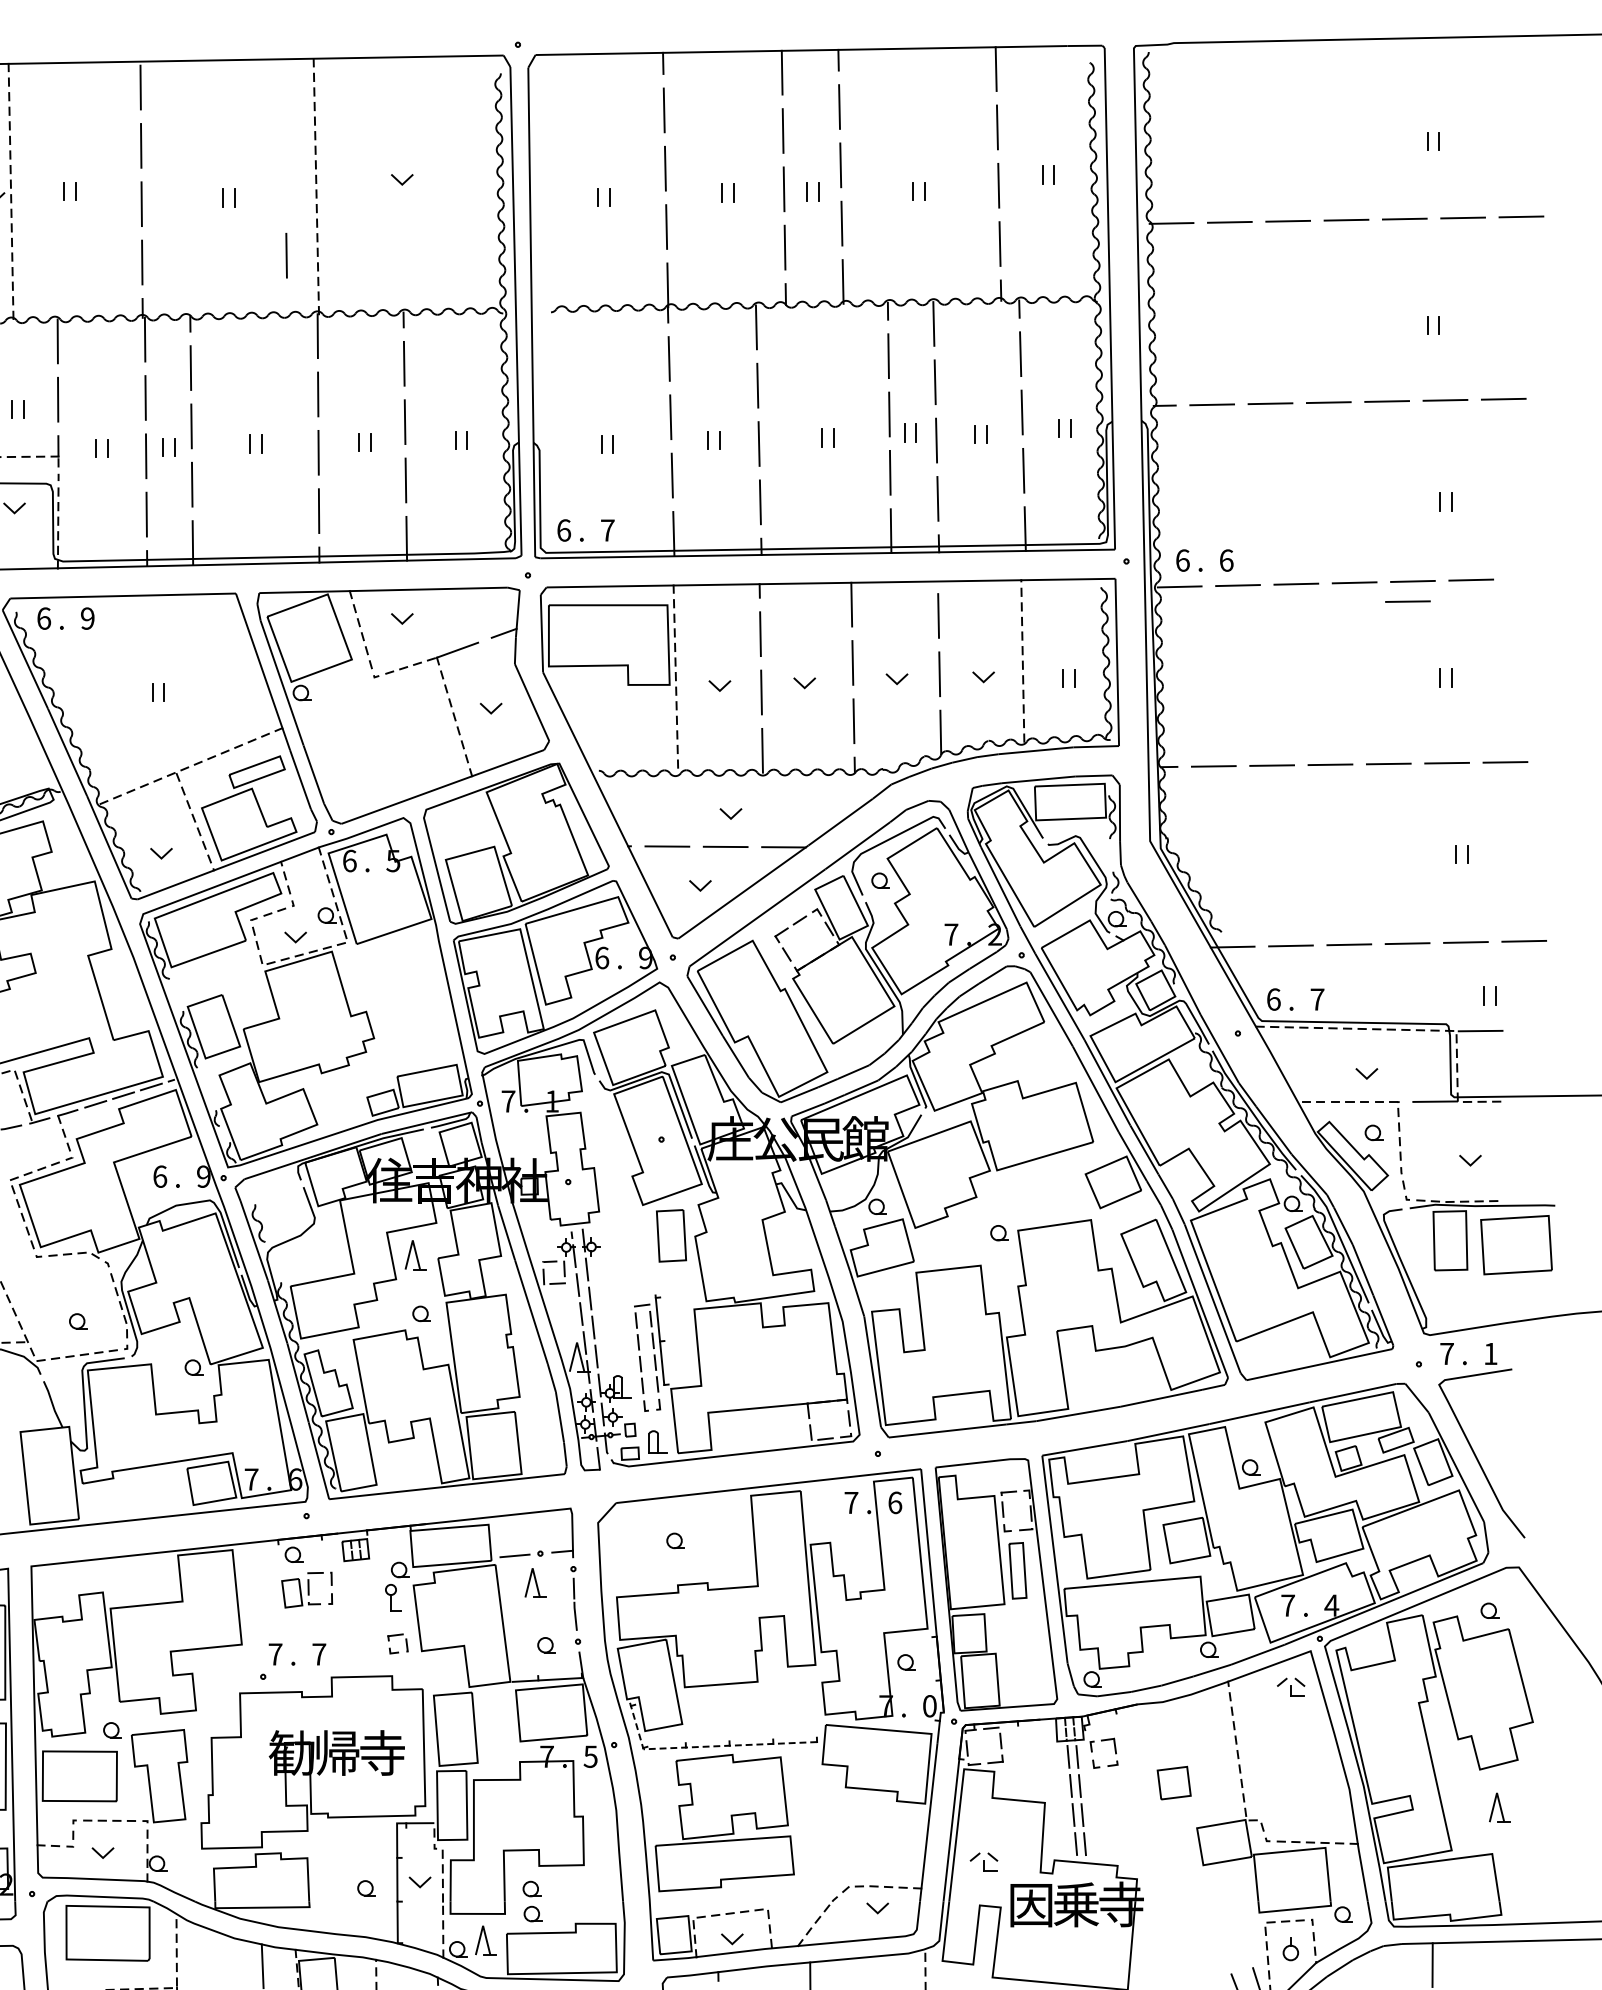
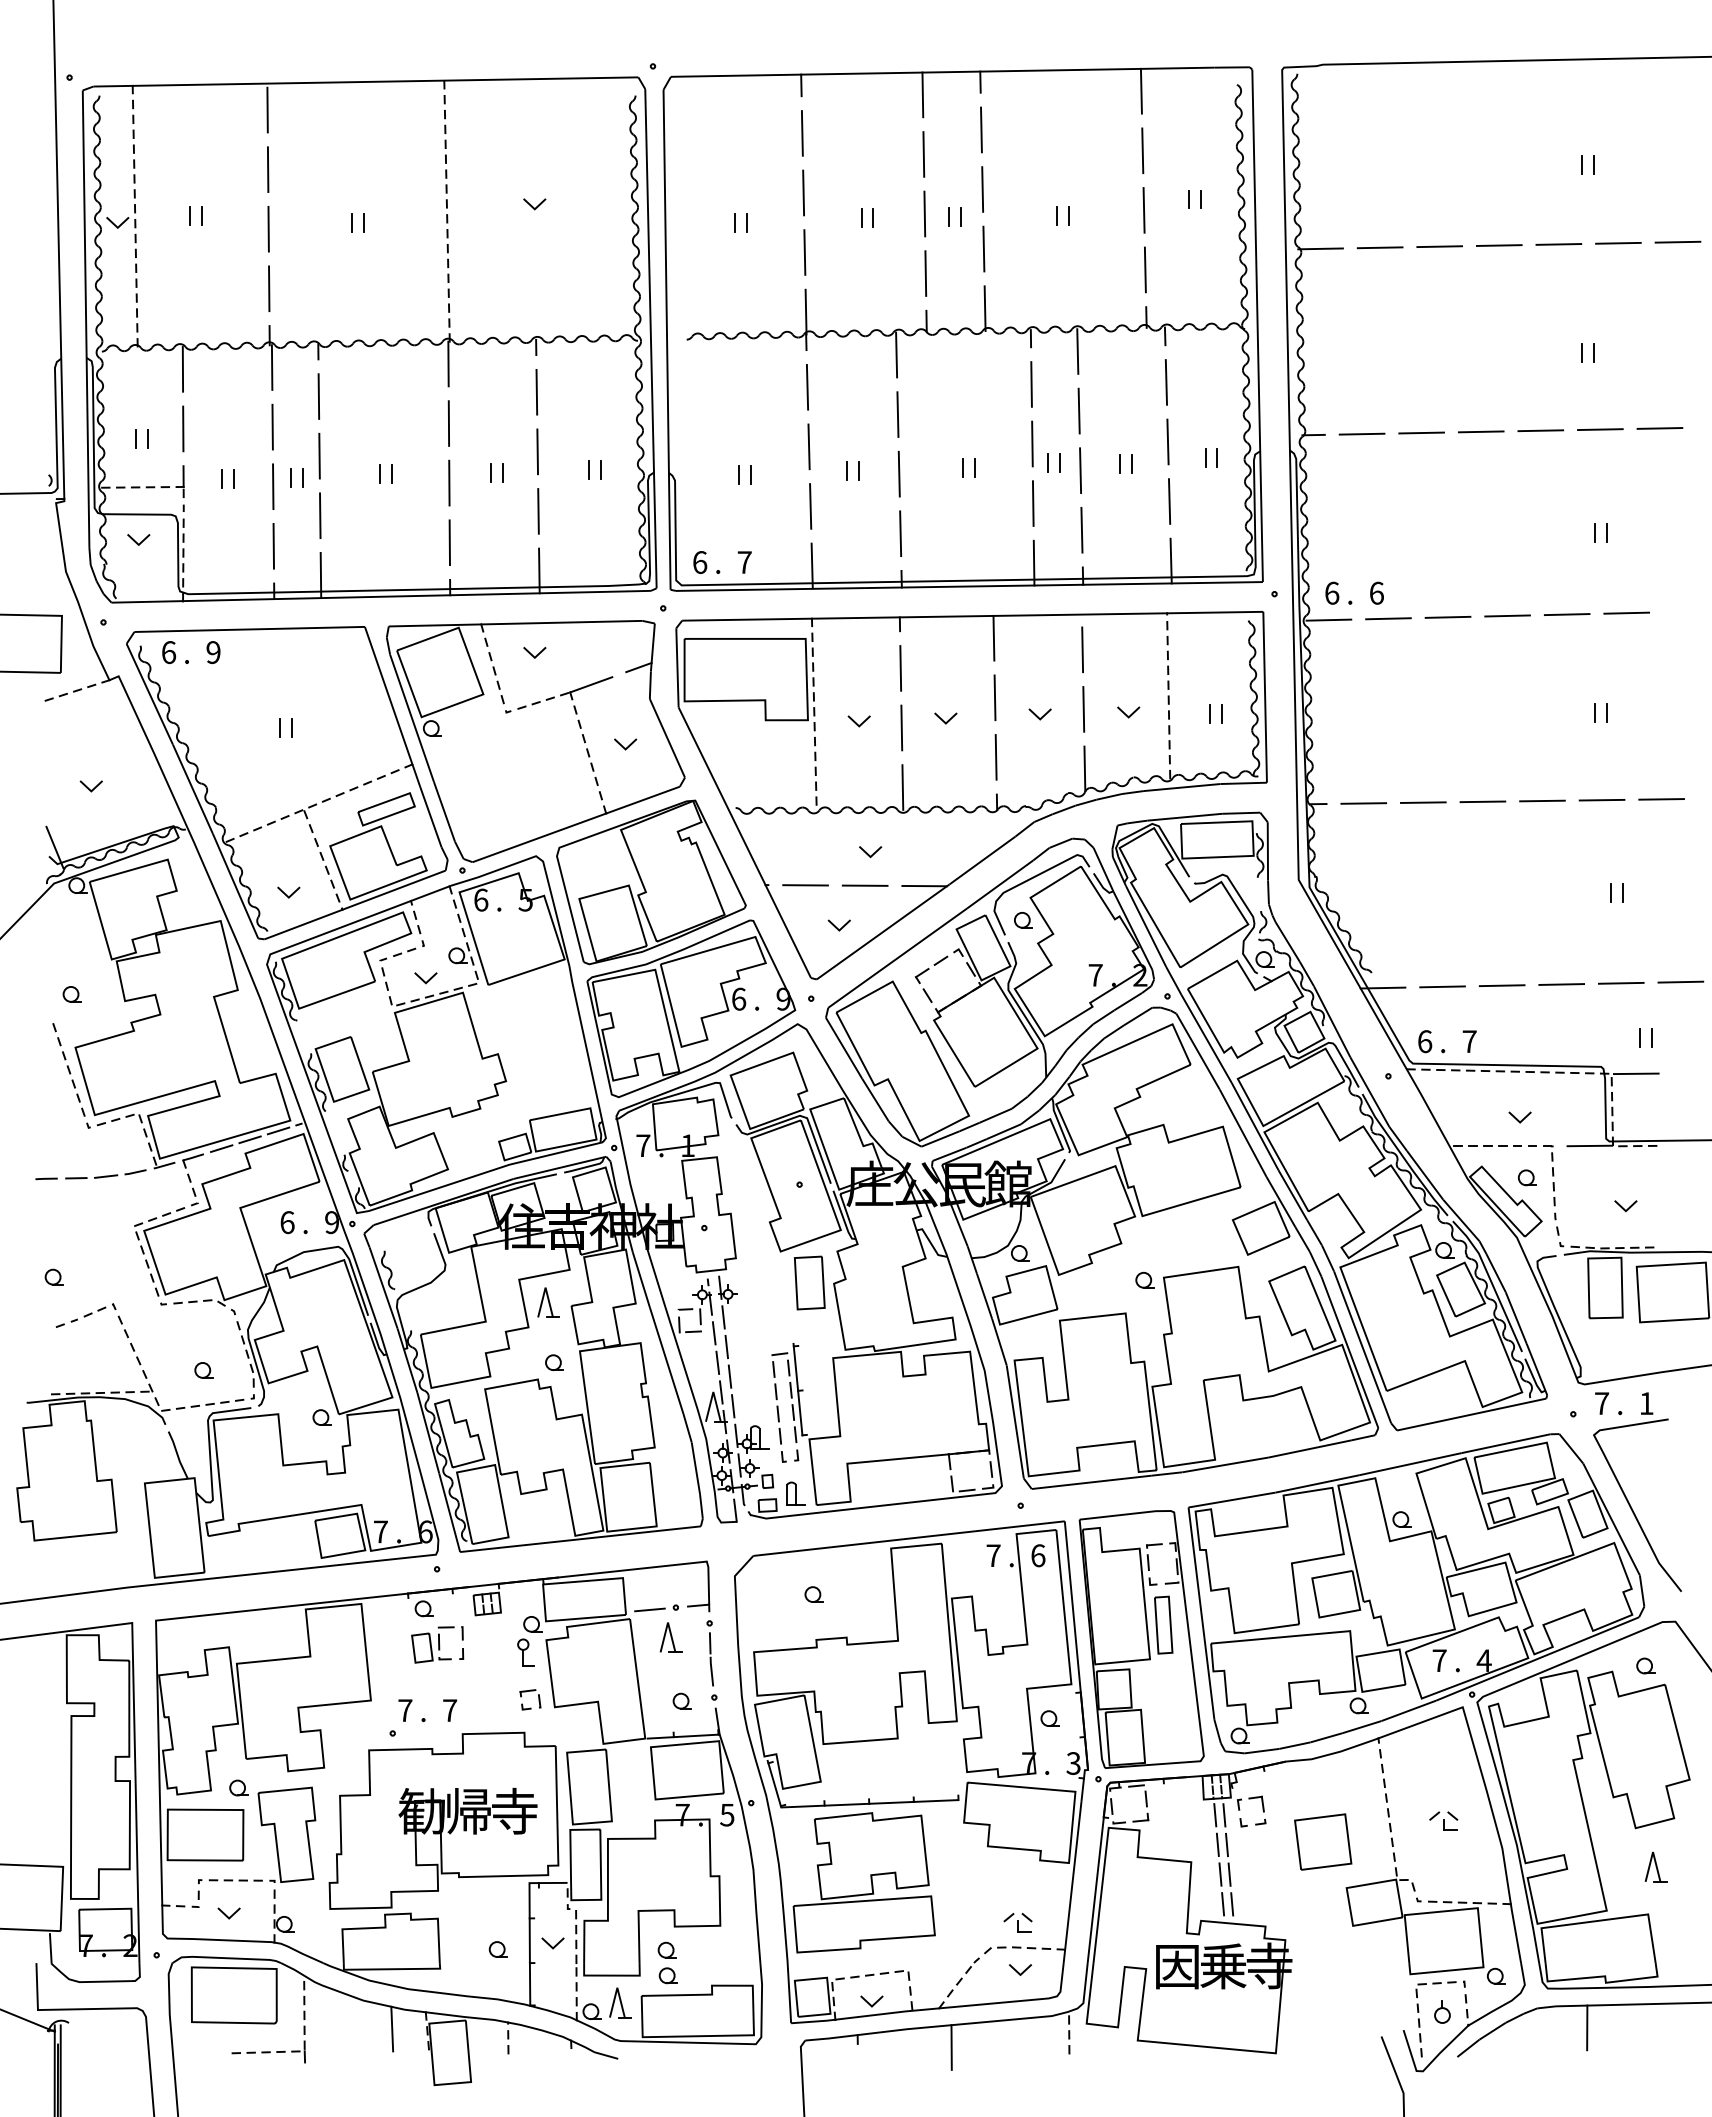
line: (286, 255) -> (416, 281), removed
line: (1407, 601) -> (1561, 635), removed
part: (1290, 1686) -> (1443, 1820), moved
text: (929, 1706) -> (1073, 1763), 0 -> 3
line: (705, 1746) -> (844, 1804), dashed -> solid
part: (1174, 1782) -> (1323, 1841), size x1.67
part: (983, 1861) -> (1017, 1922), moved

